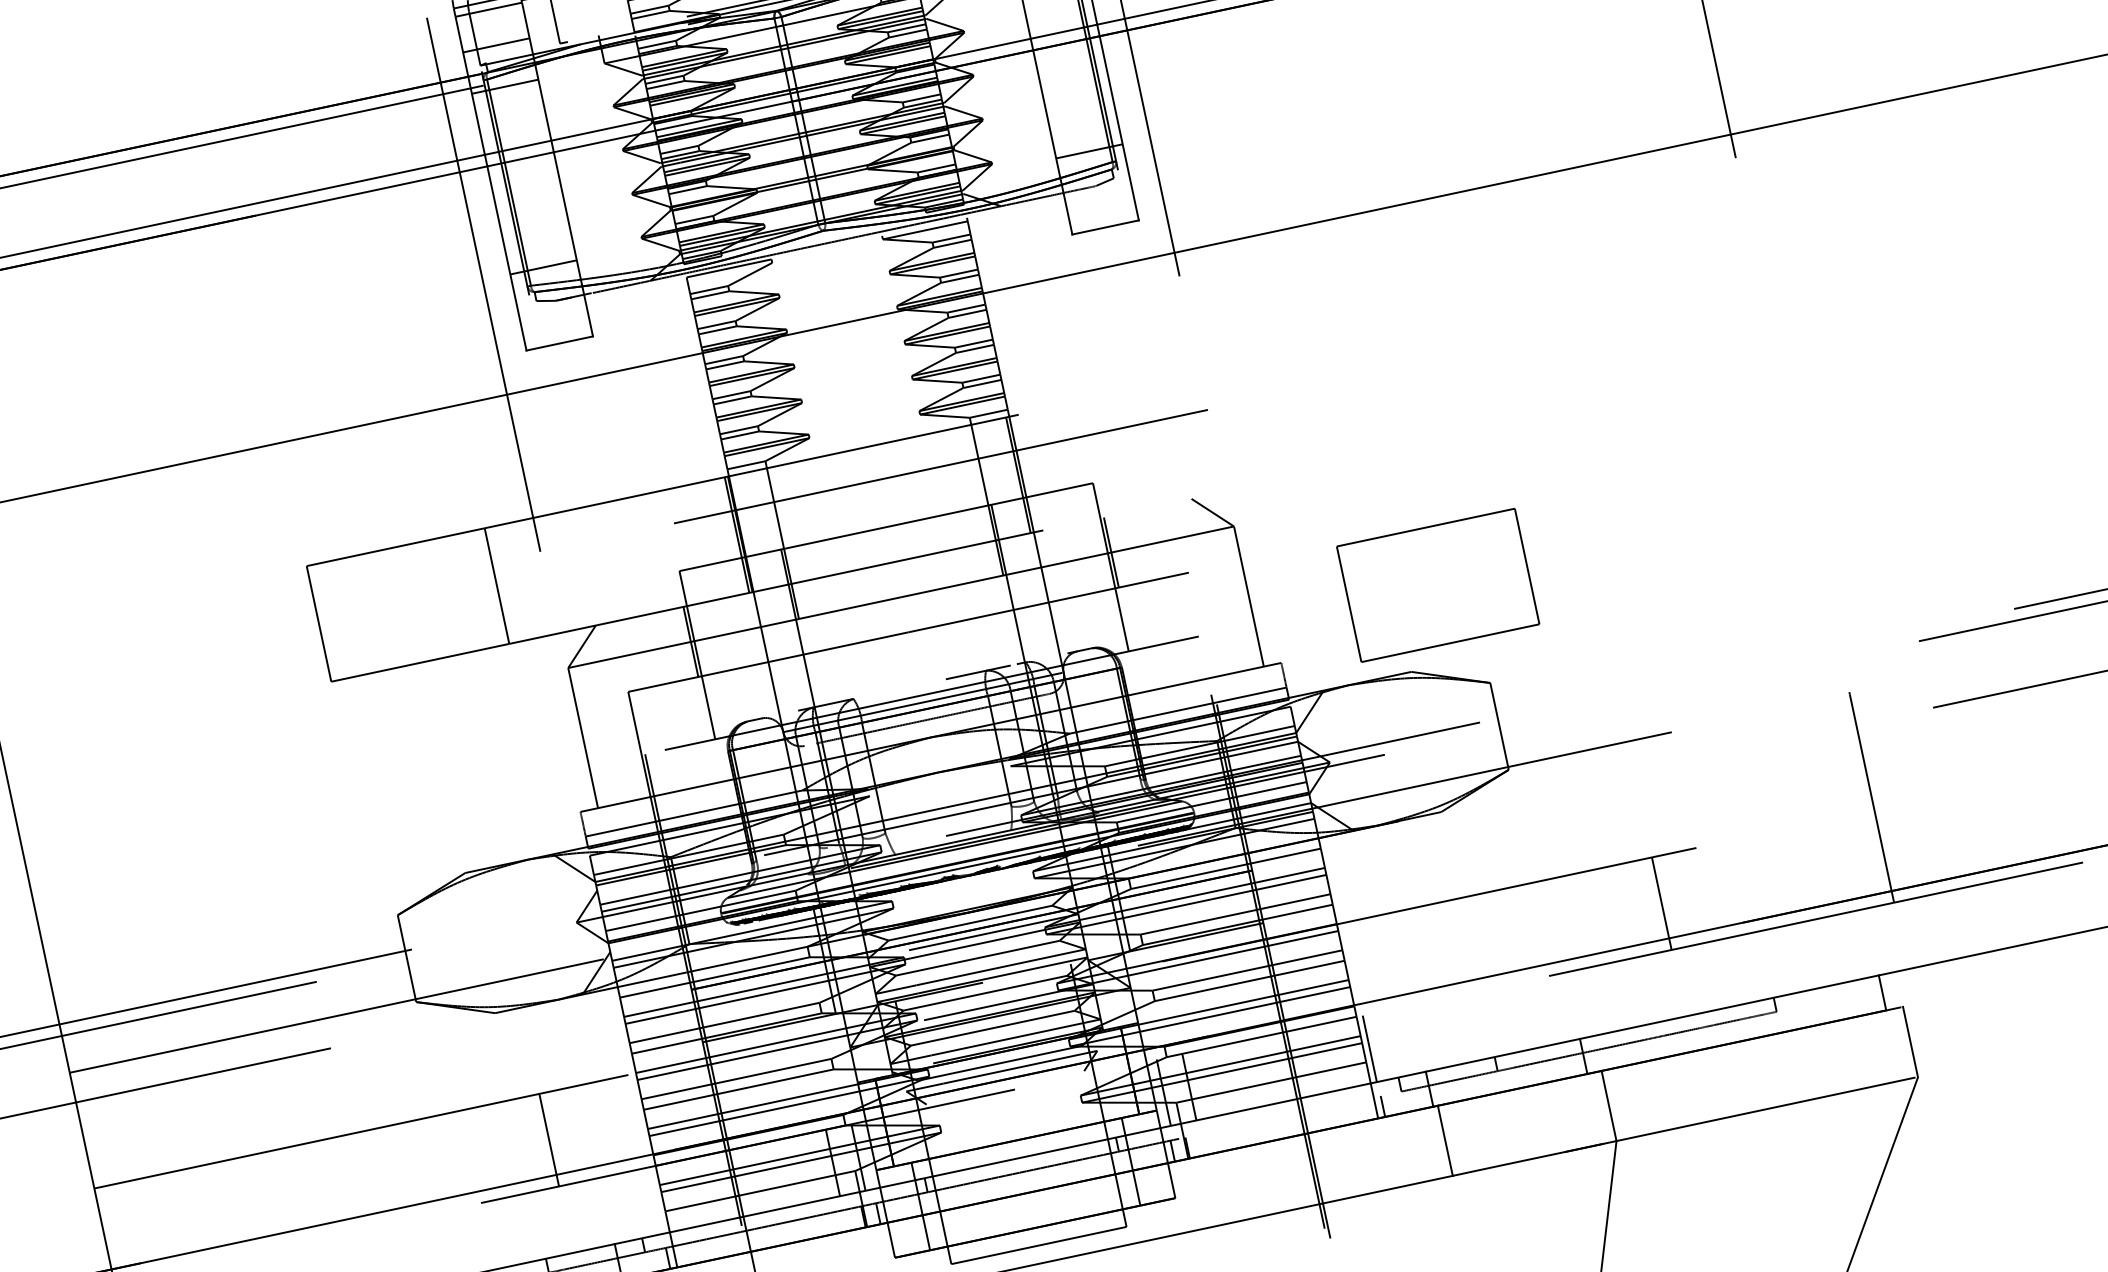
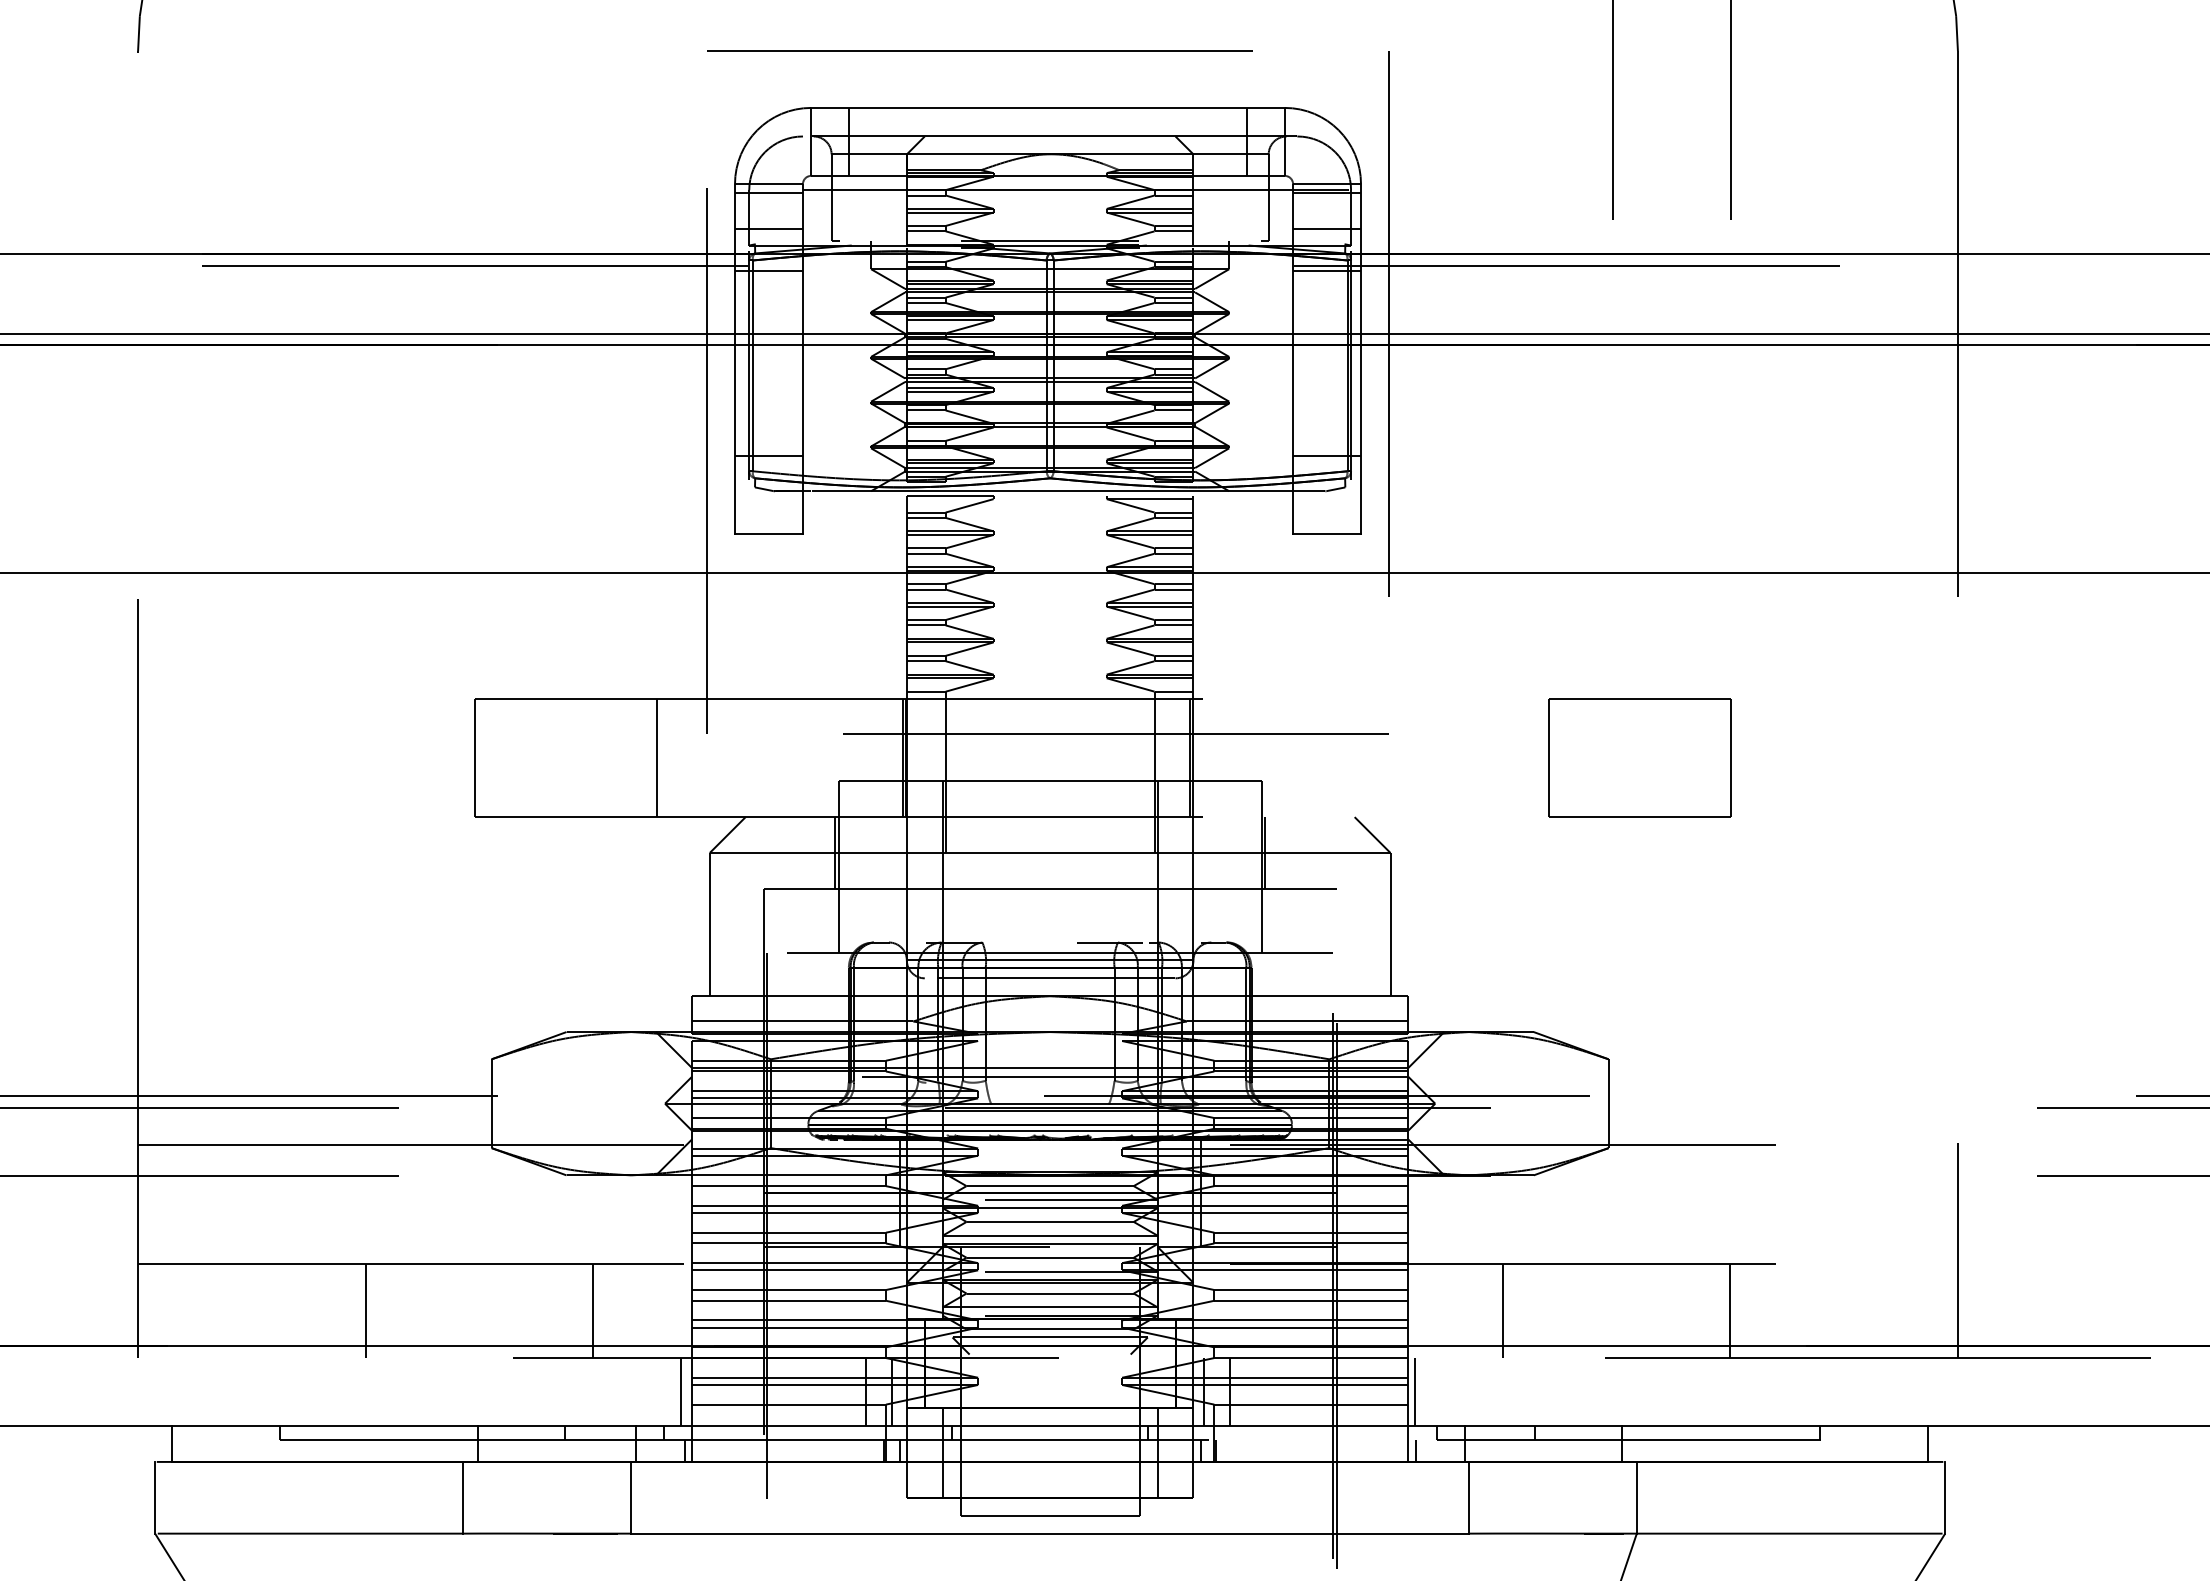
part: (1437, 584) -> (1639, 757), moved
line: (1438, 950) -> (1502, 1310), added
line: (326, 1187) -> (365, 1310), added
line: (652, 1201) -> (681, 1392), added

